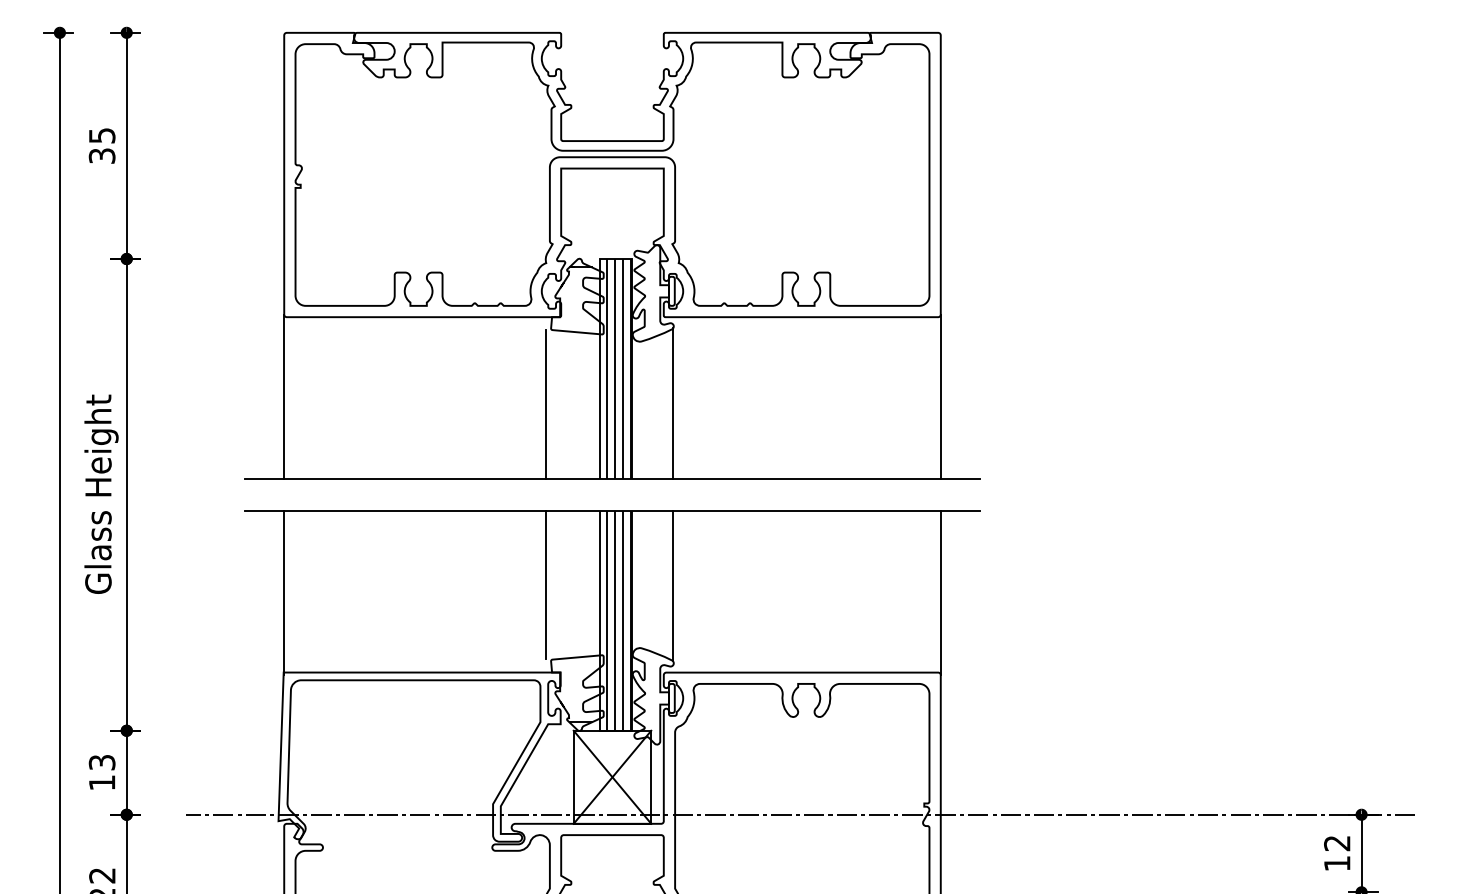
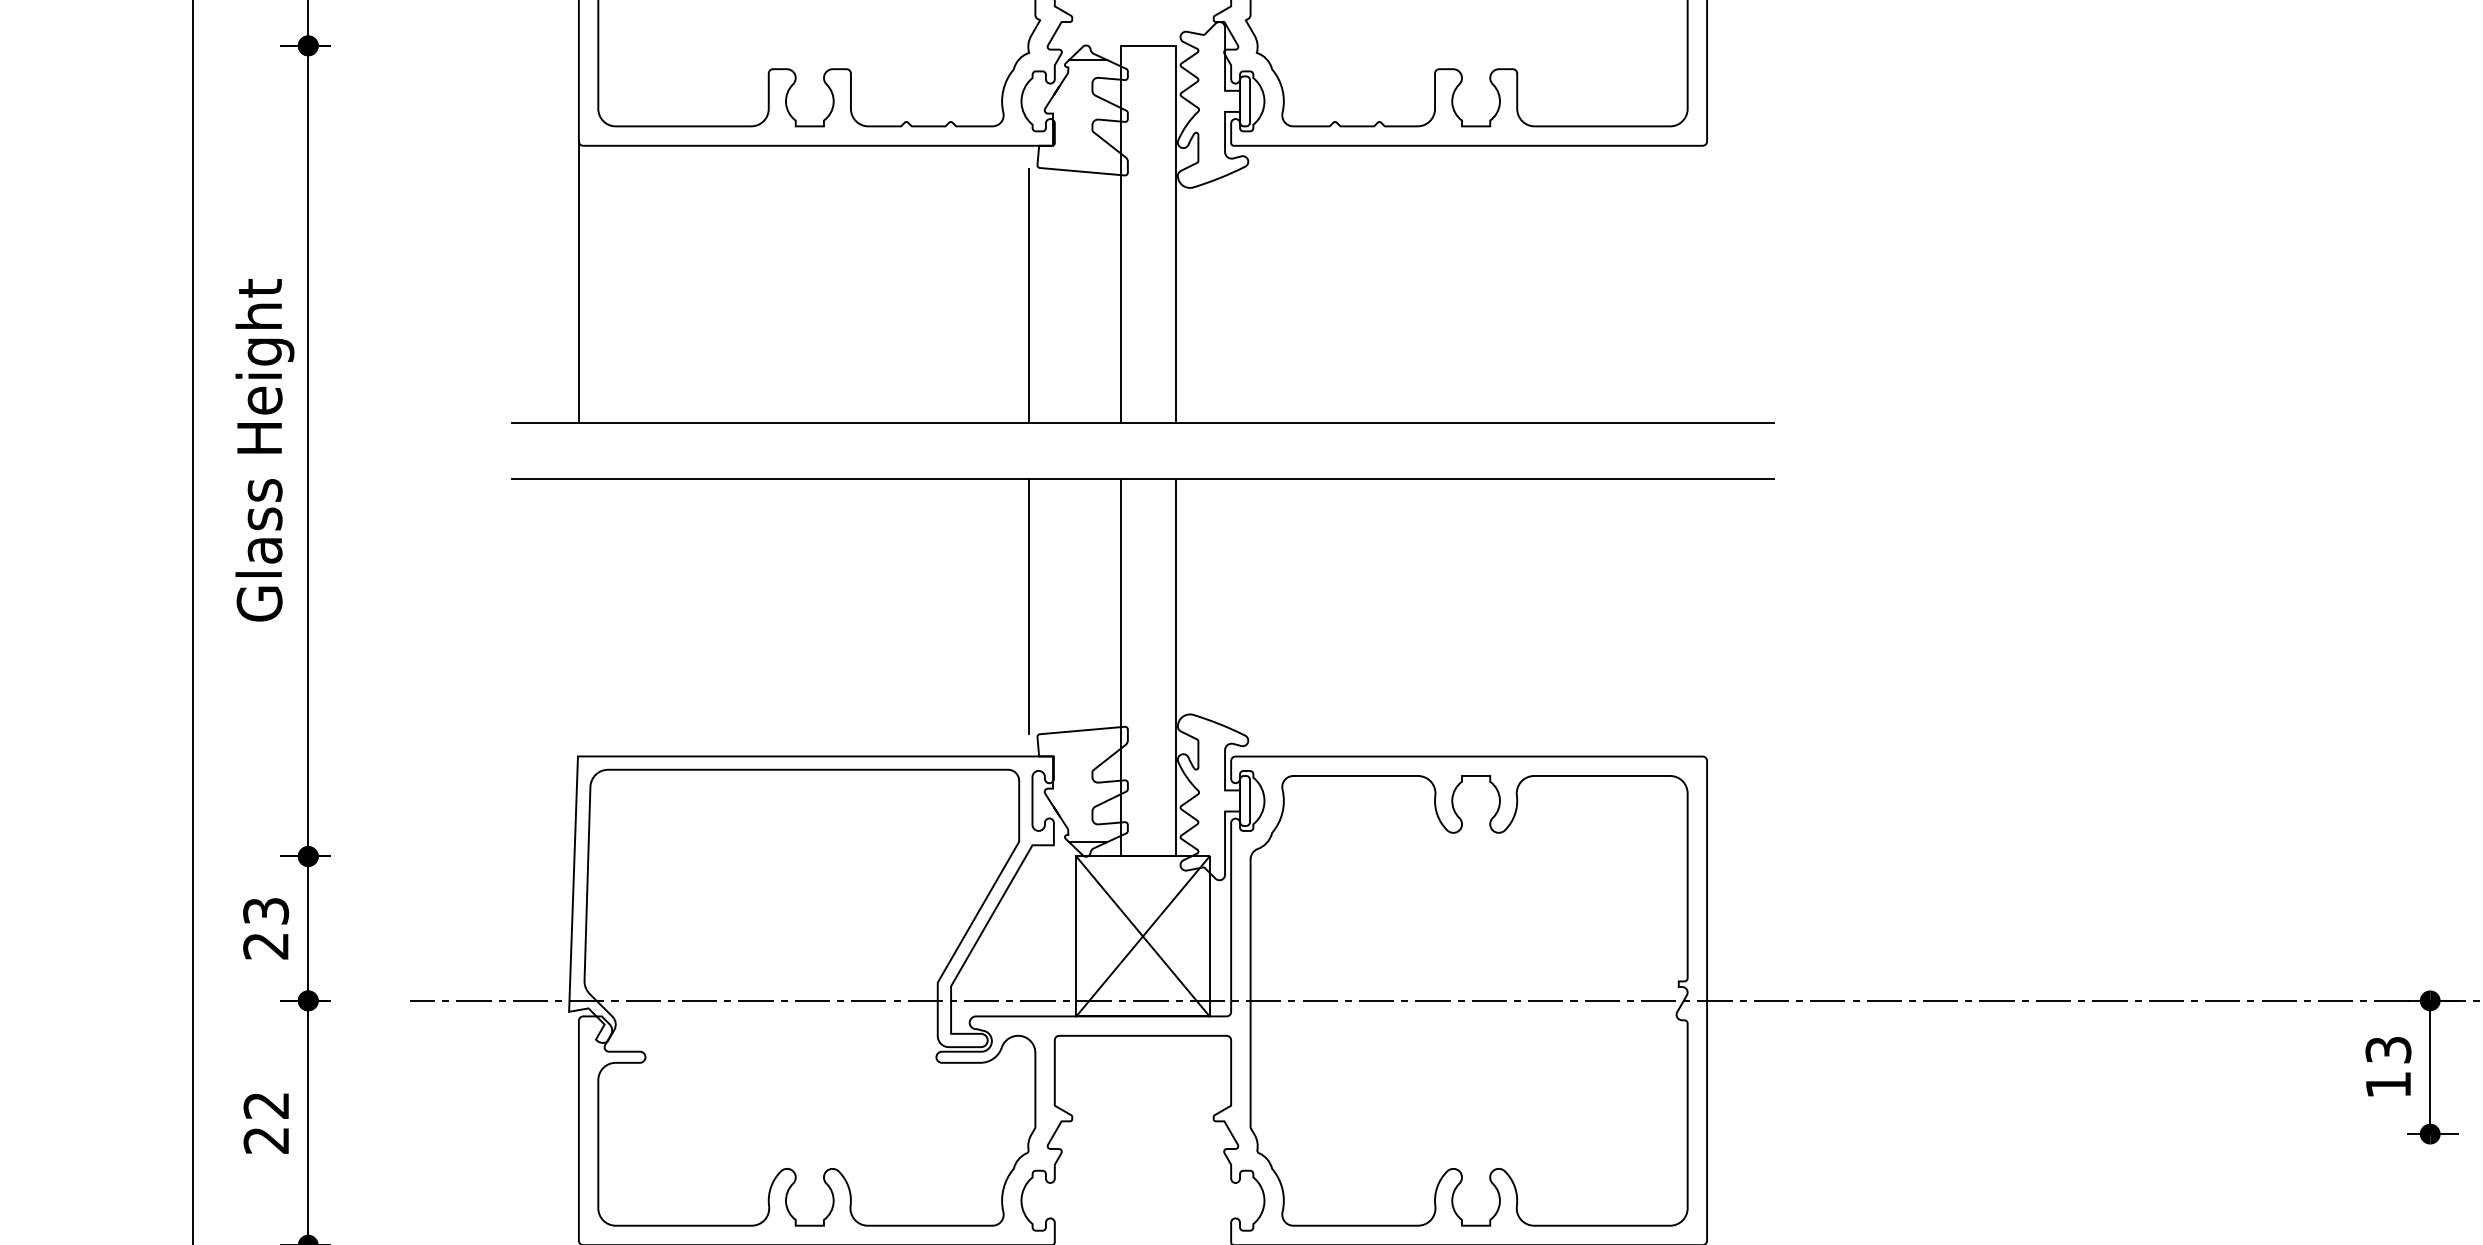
hatch: (618, 368) -> (1153, 233), removed
line: (940, 396) -> (1706, 282), removed
line: (673, 403) -> (1247, 294), removed
line: (673, 586) -> (1247, 608), removed
line: (284, 593) -> (579, 620), removed
line: (940, 593) -> (1706, 620), removed
hatch: (618, 620) -> (1153, 667), removed
text: (101, 782) -> (264, 945), 13 -> 23
text: (1337, 843) -> (2388, 1050), 12 -> 13

